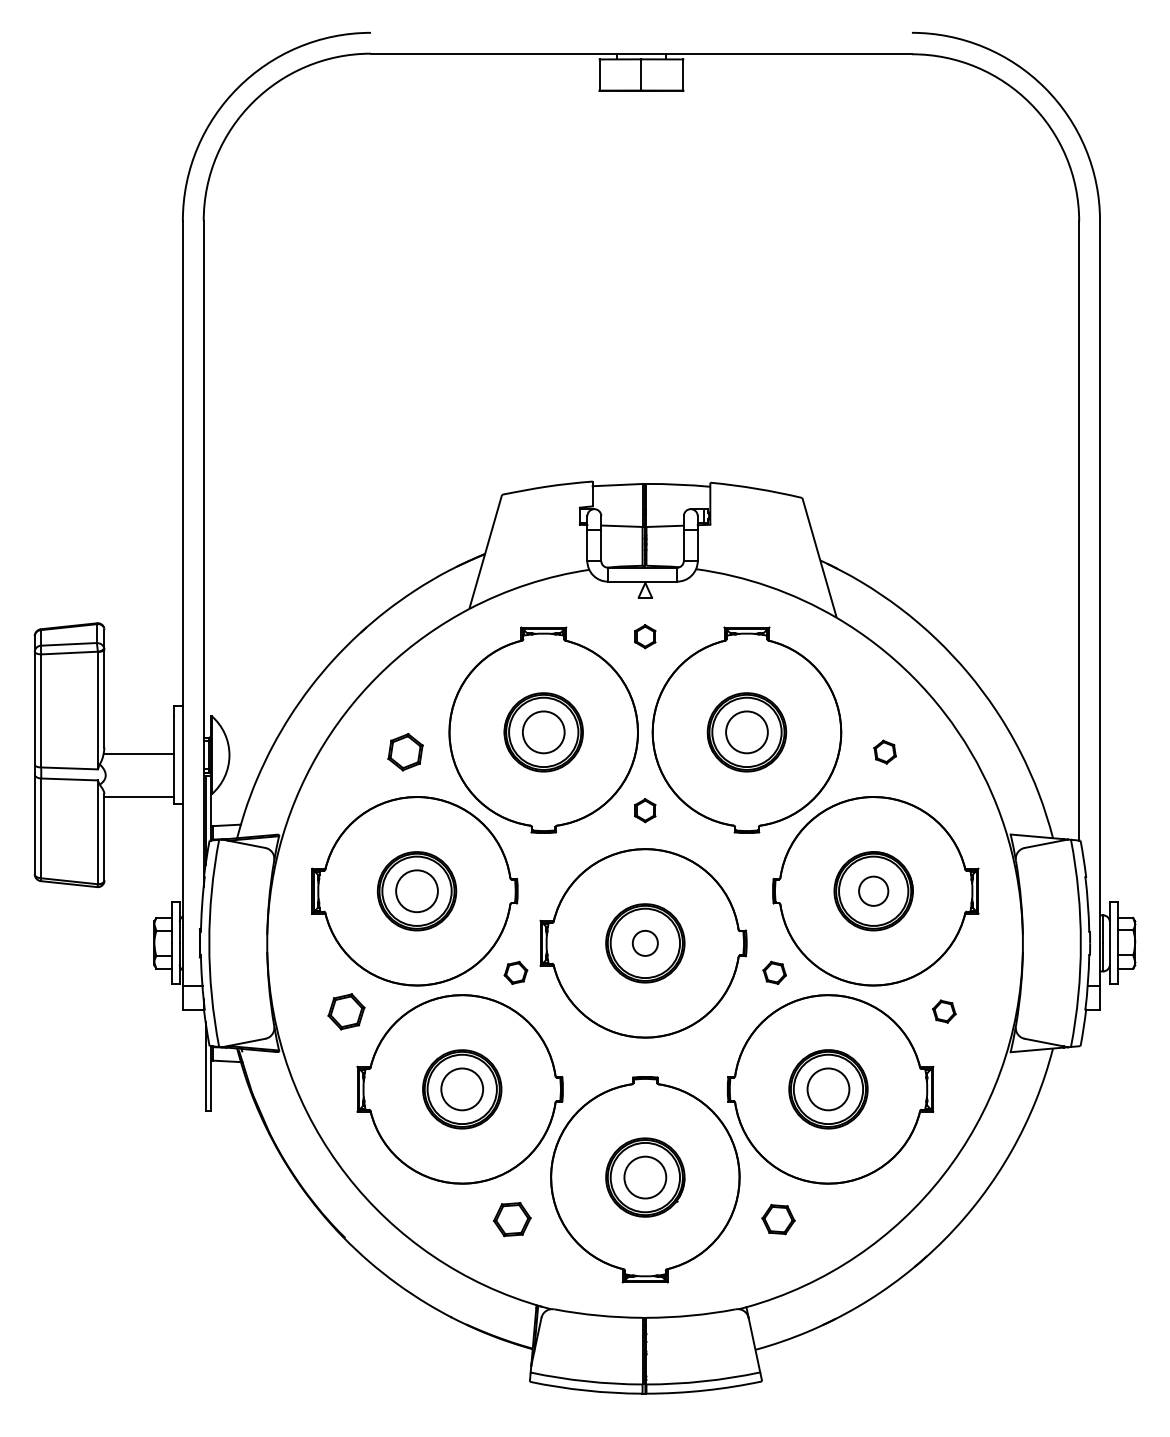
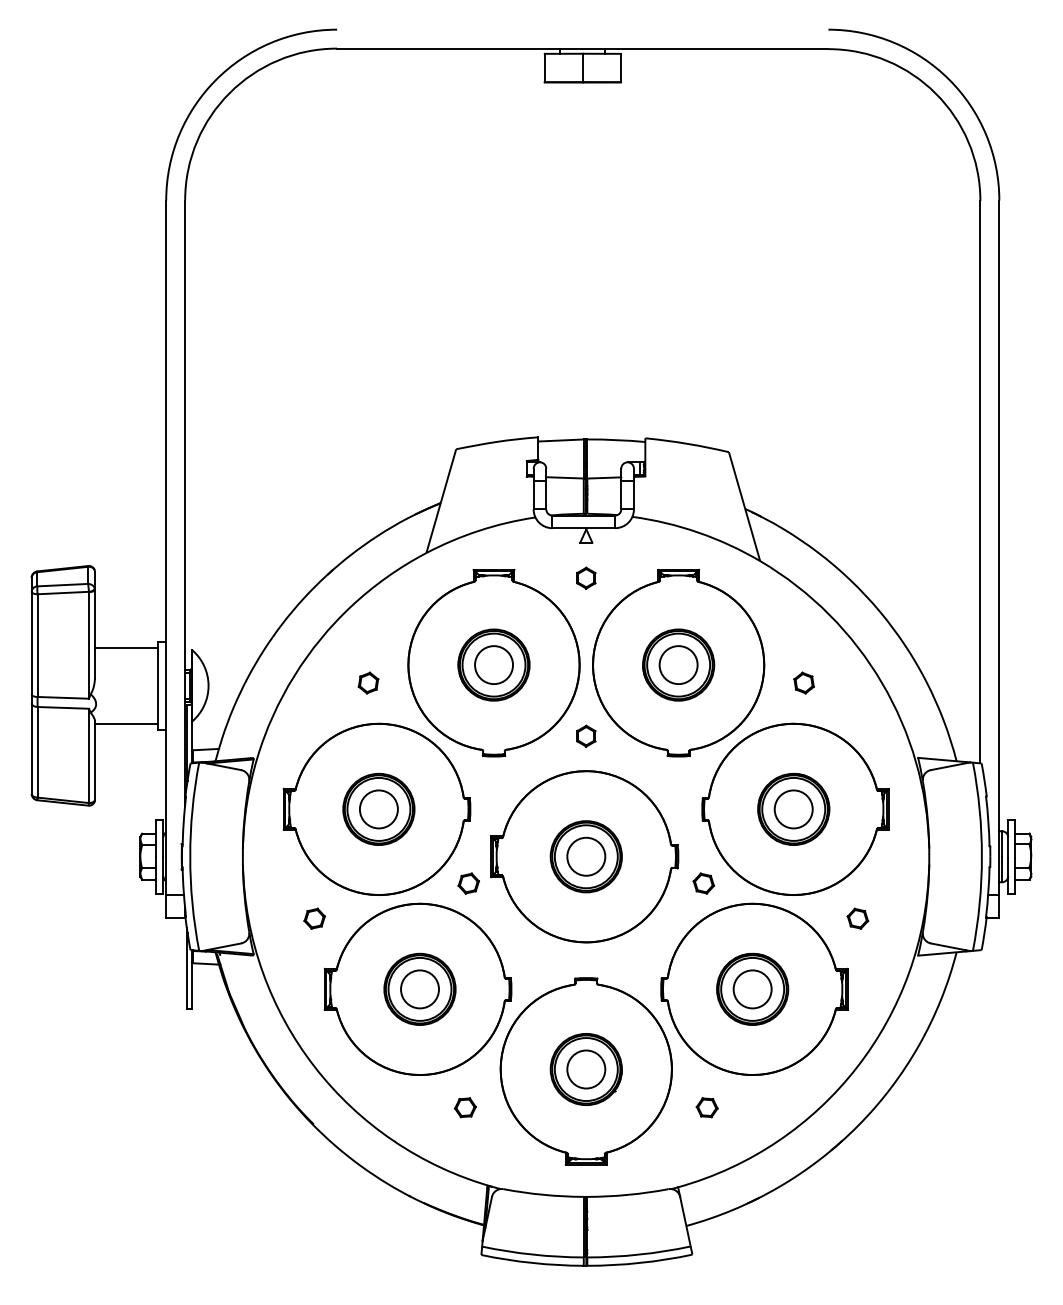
part: (405, 751) -> (368, 682), size x0.62
line: (139, 753) -> (126, 647), moved
circle: (873, 891) -> (793, 809), size x1.43
circle: (645, 943) -> (586, 856), size x1.67
part: (346, 1011) -> (314, 918), size x0.62
part: (512, 1219) -> (465, 1107), size x0.62
part: (777, 1219) -> (706, 1107), size x0.71

